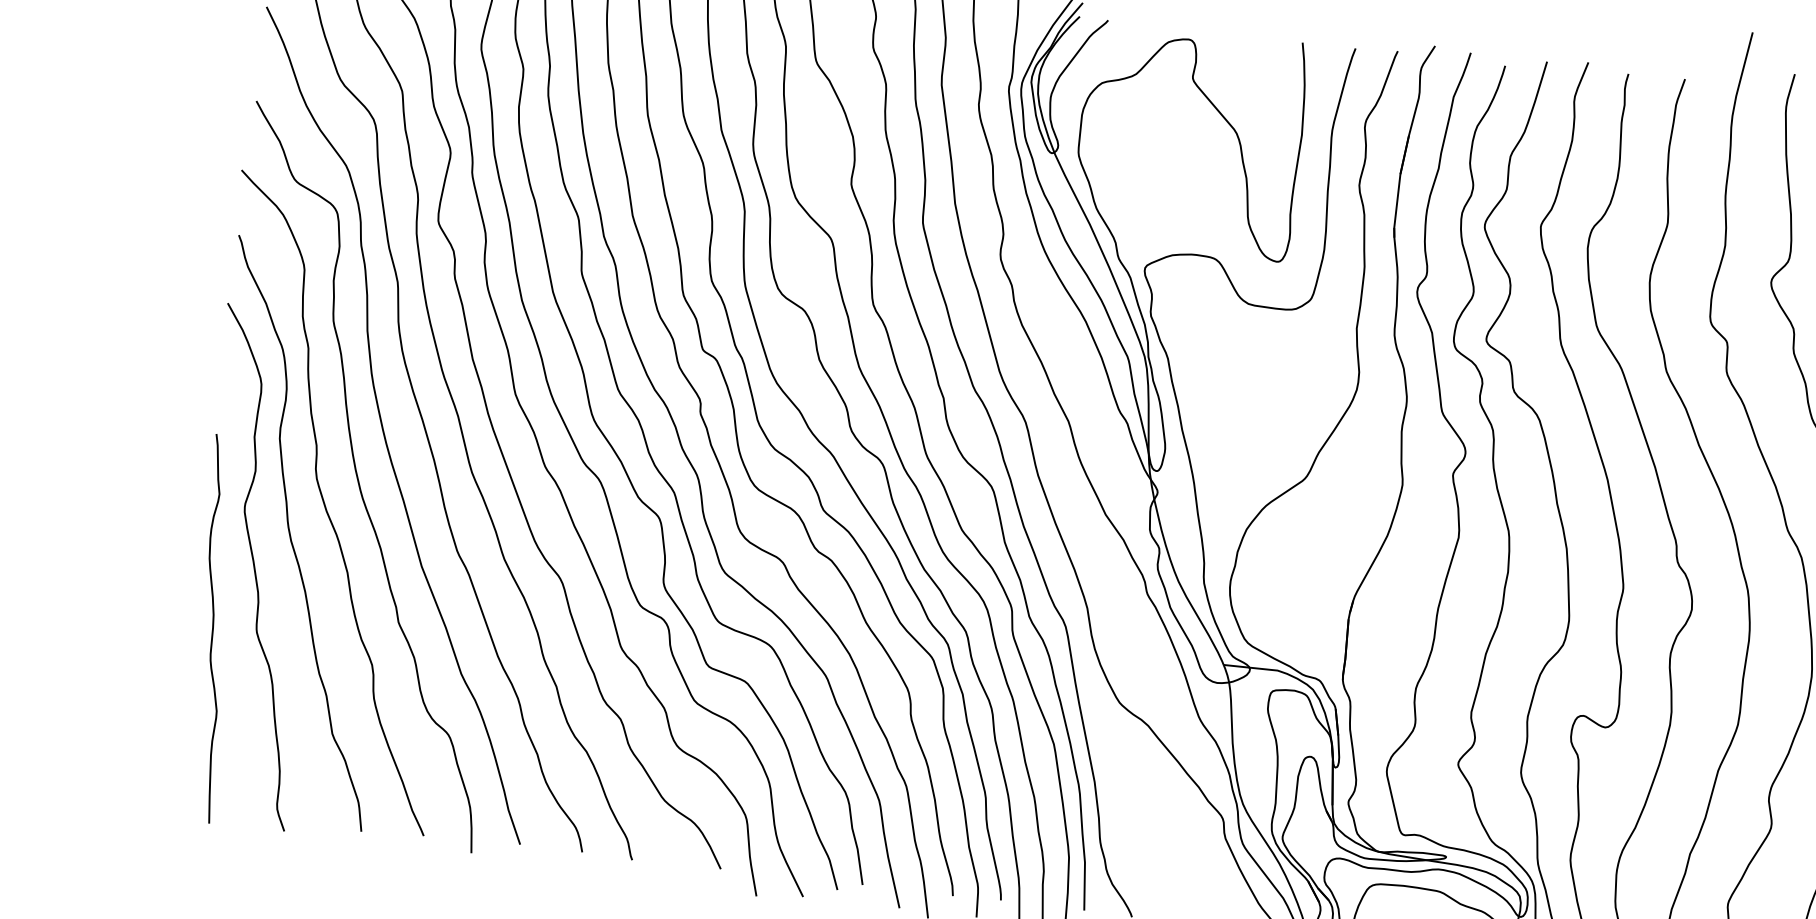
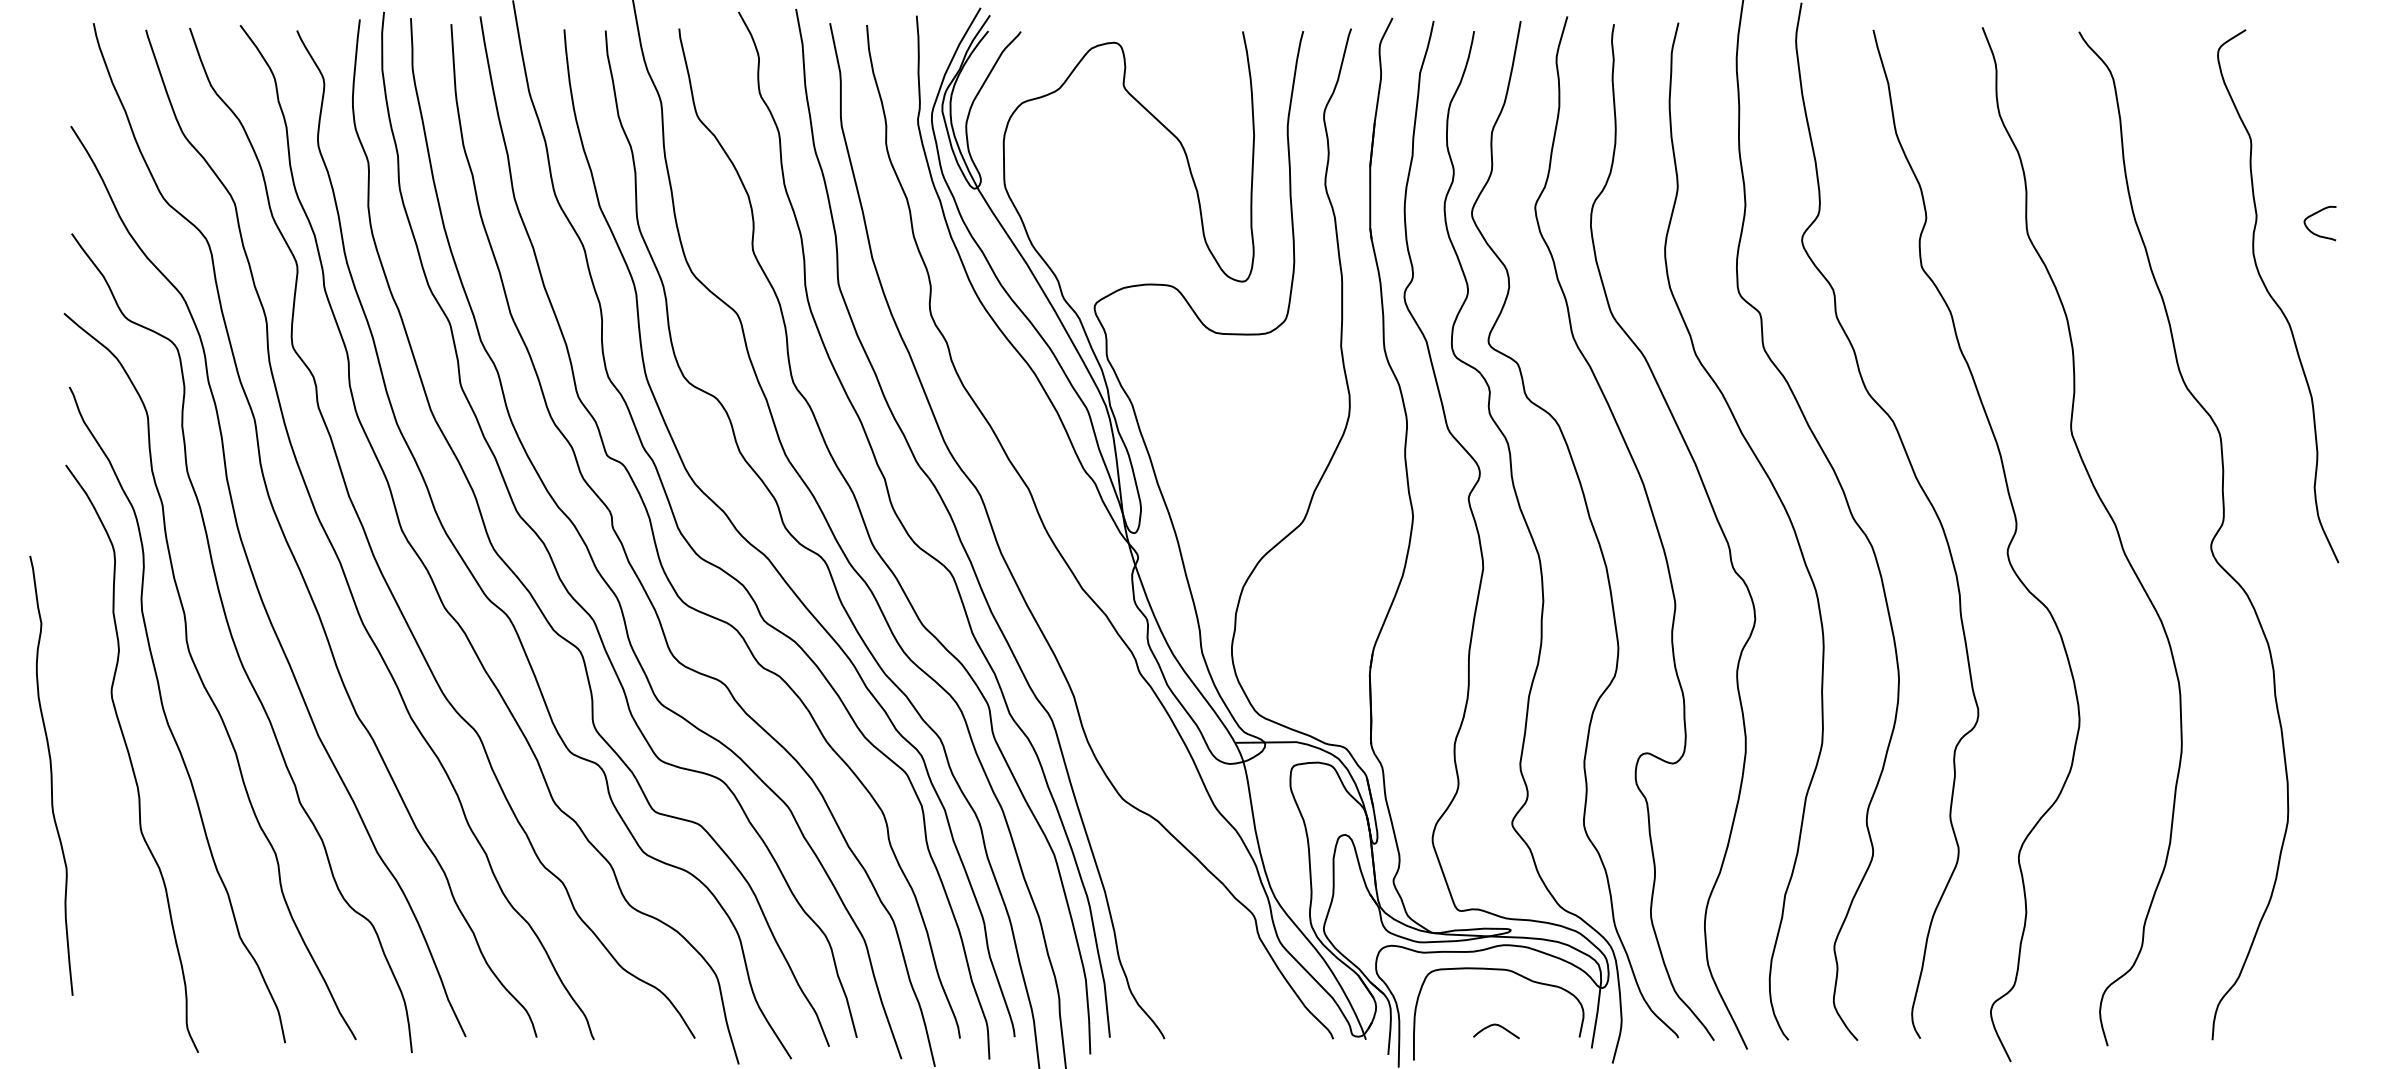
curve: (212, 628) -> (51, 775), moved

